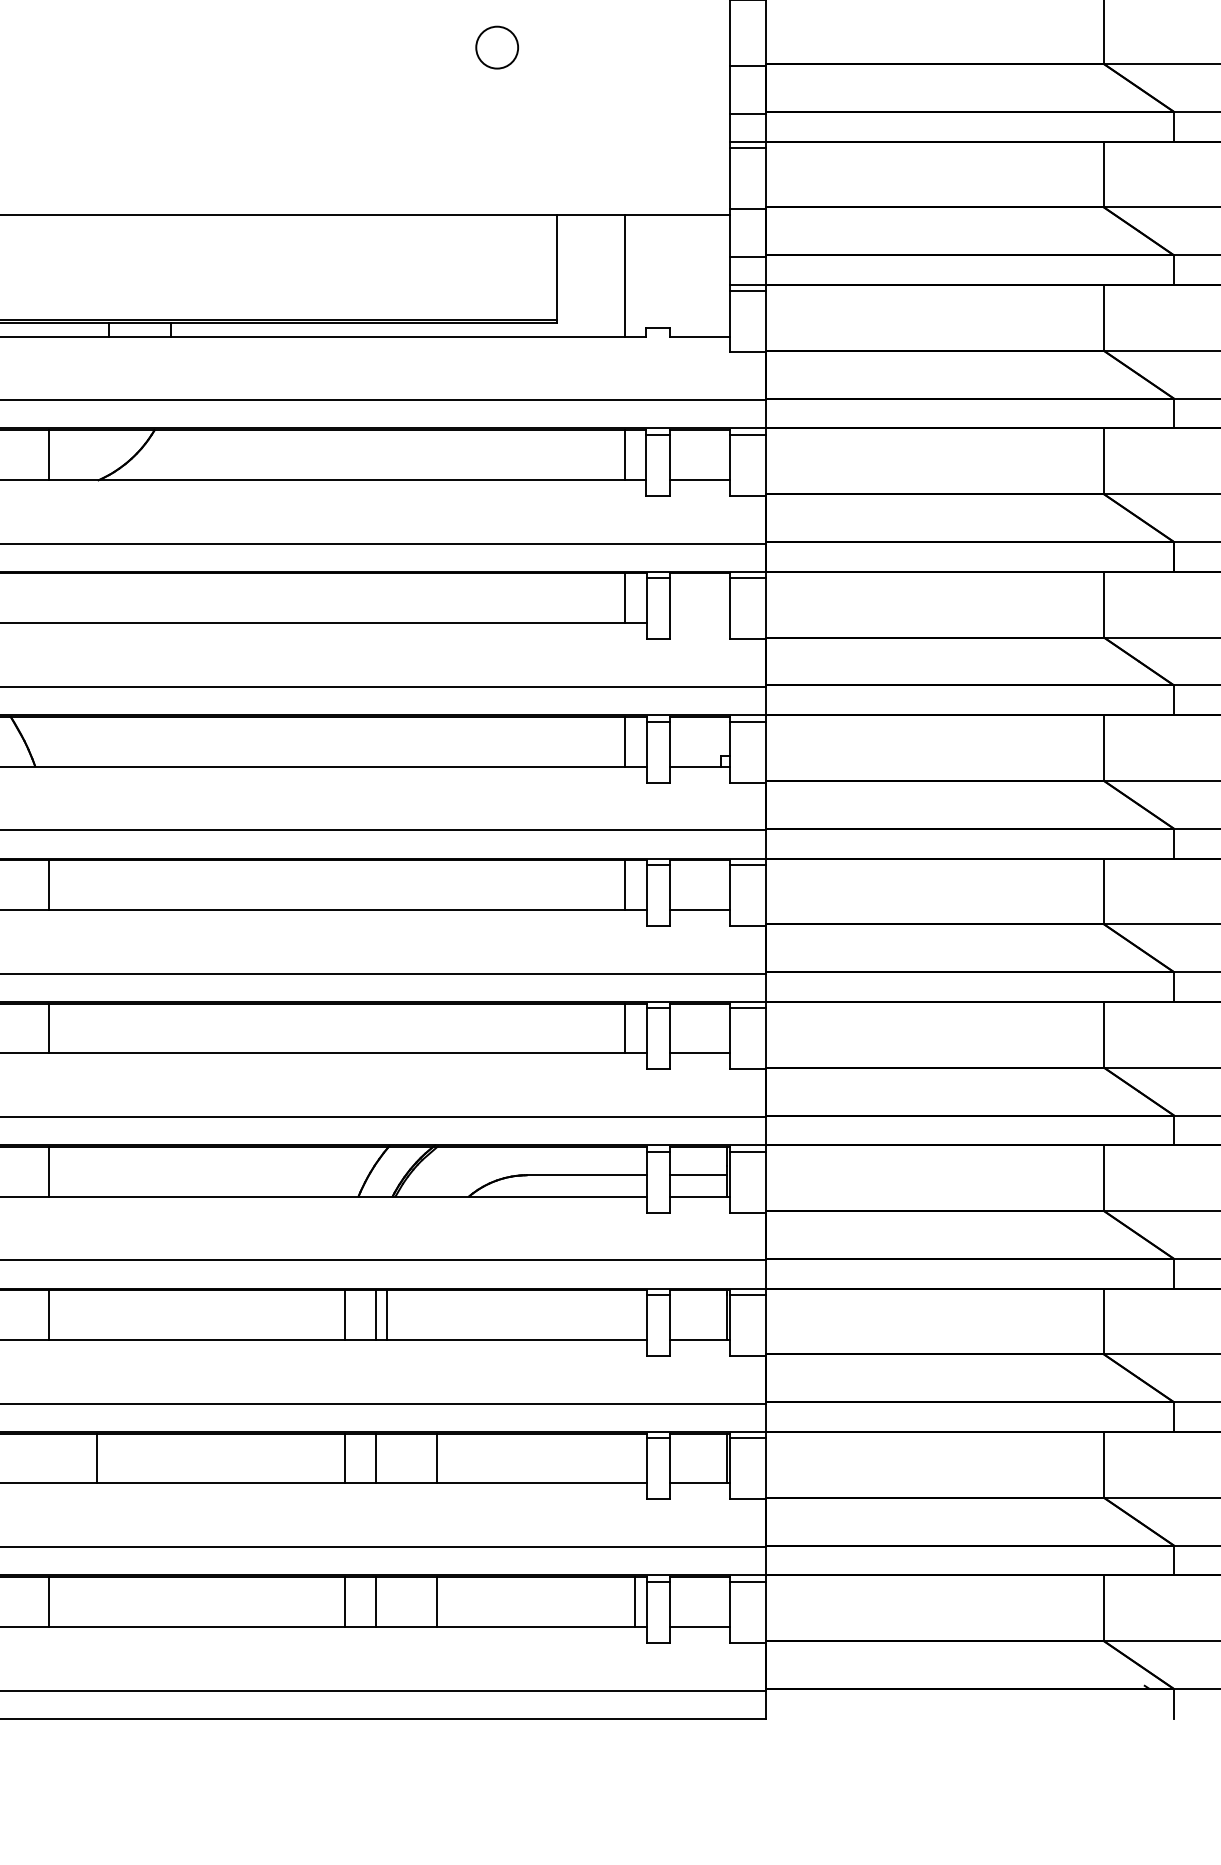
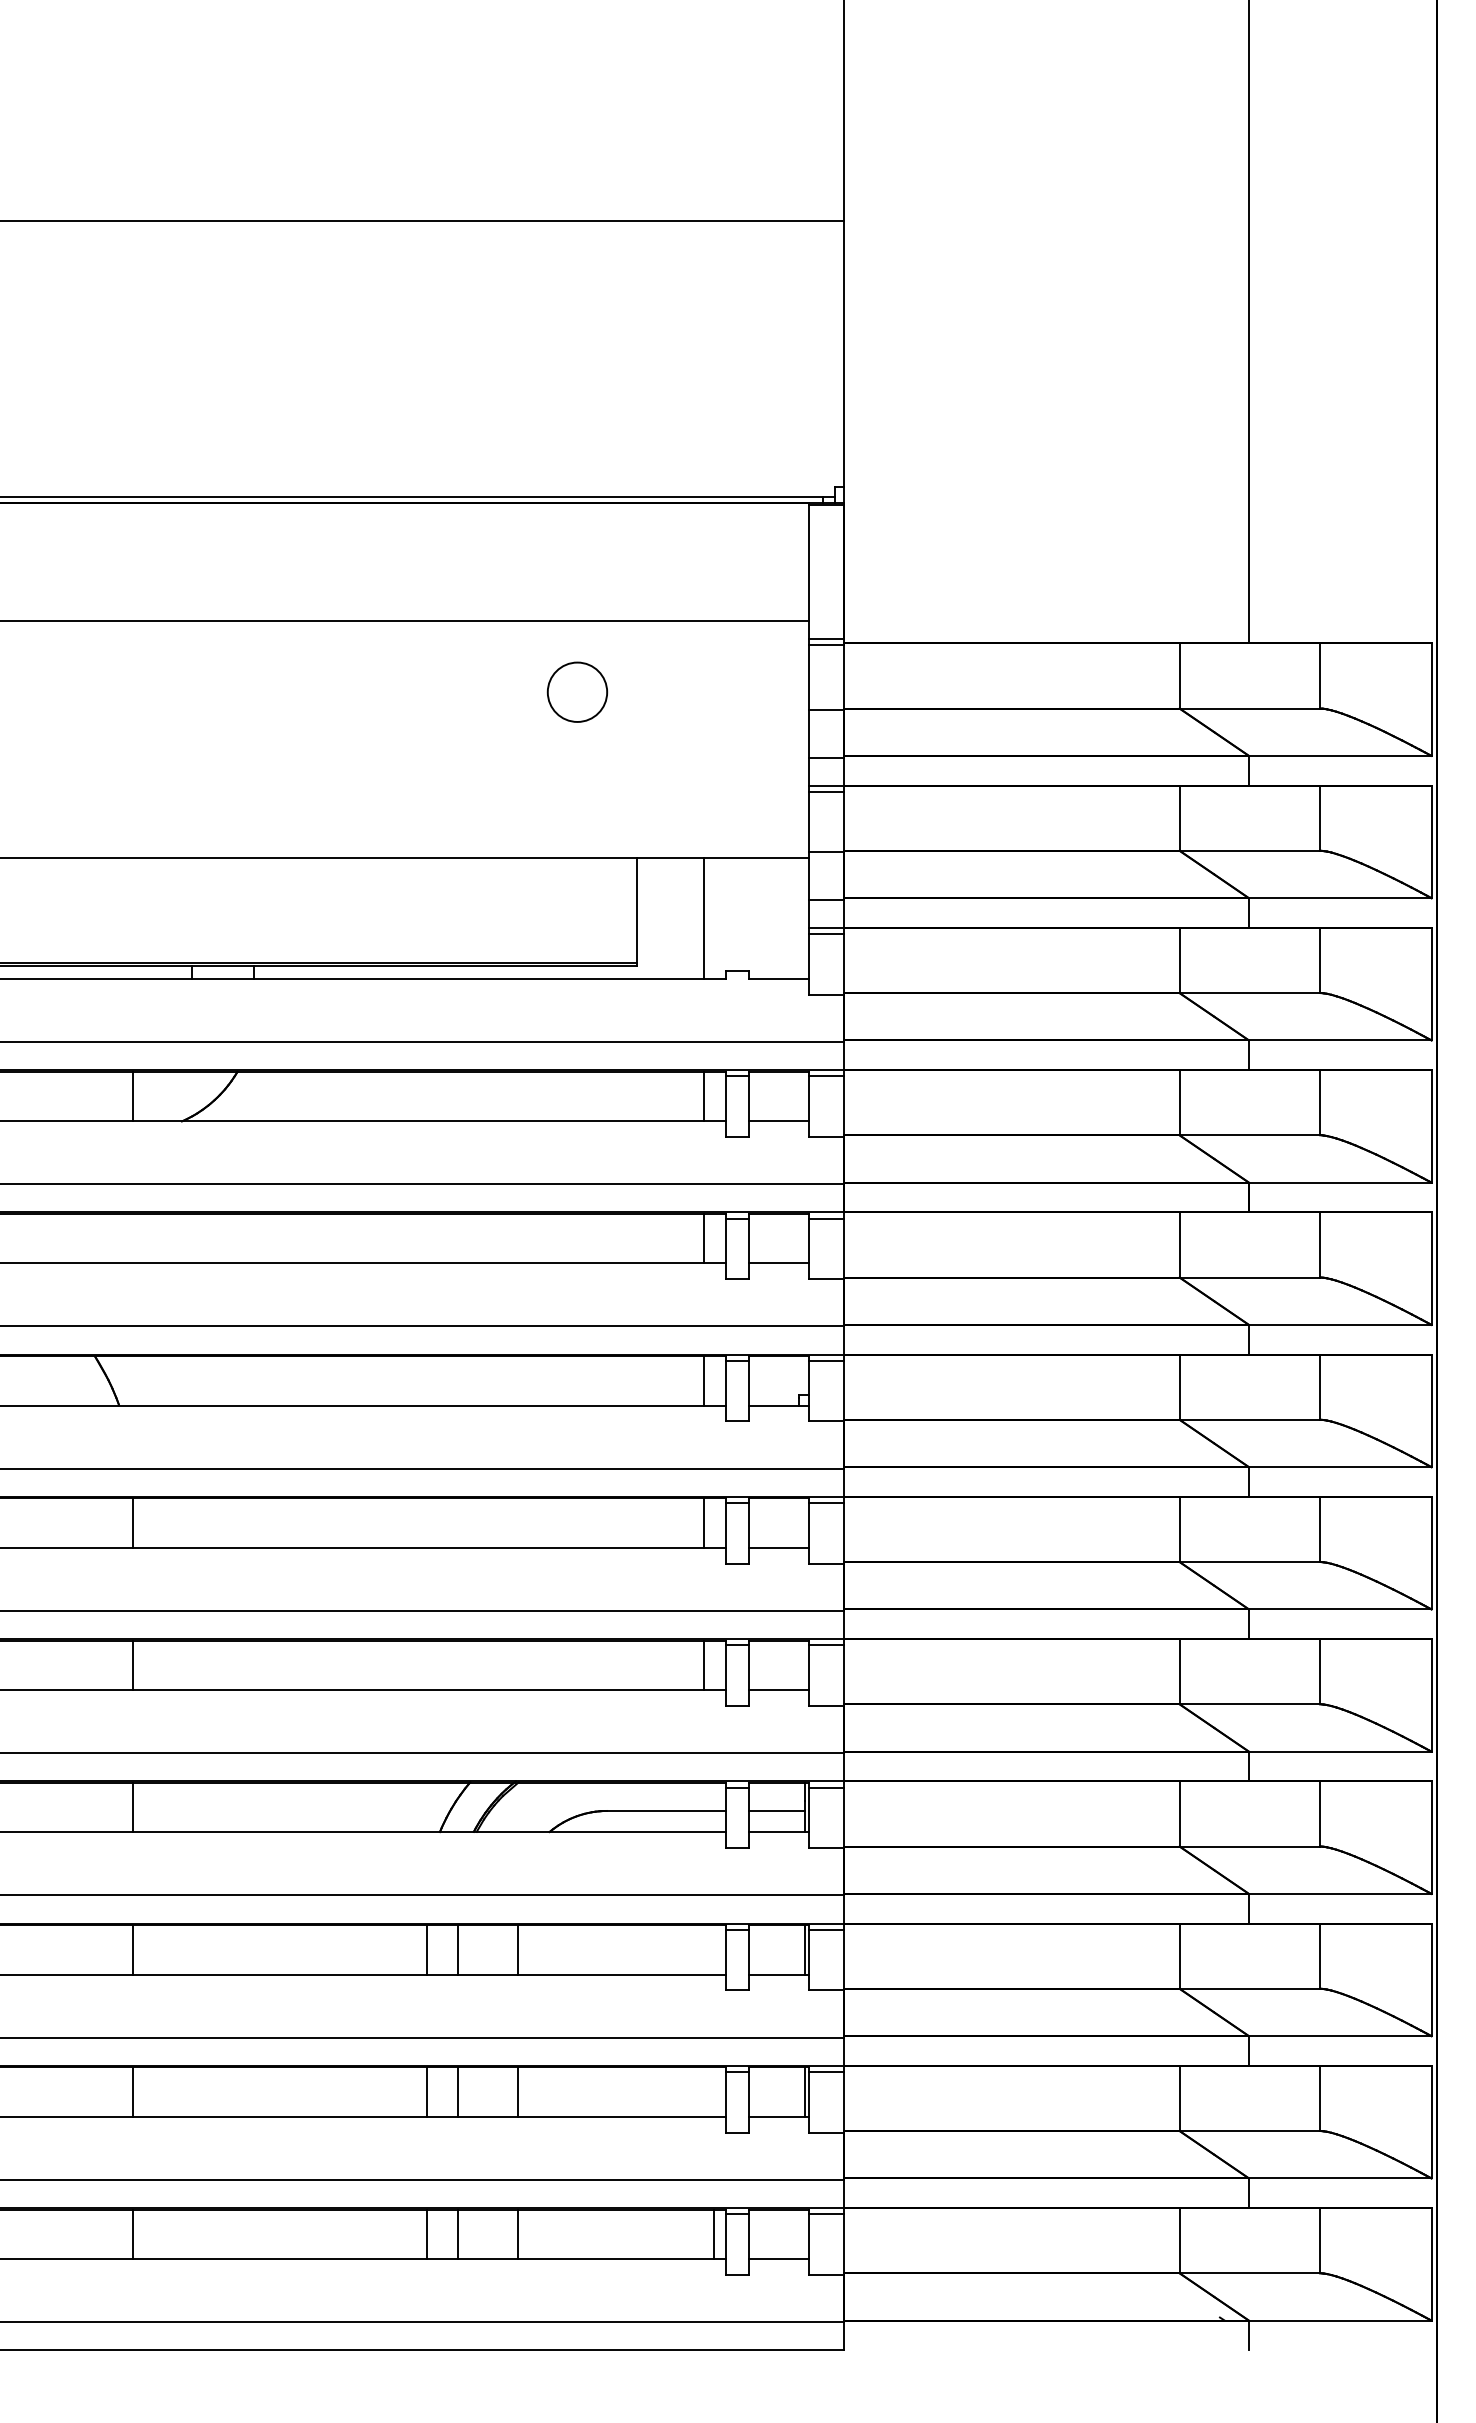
circle: (497, 46) -> (577, 691), size x1.43
line: (699, 623) -> (778, 1263), added
line: (387, 1314) -> (518, 1949), moved
line: (96, 1458) -> (132, 2091), moved

